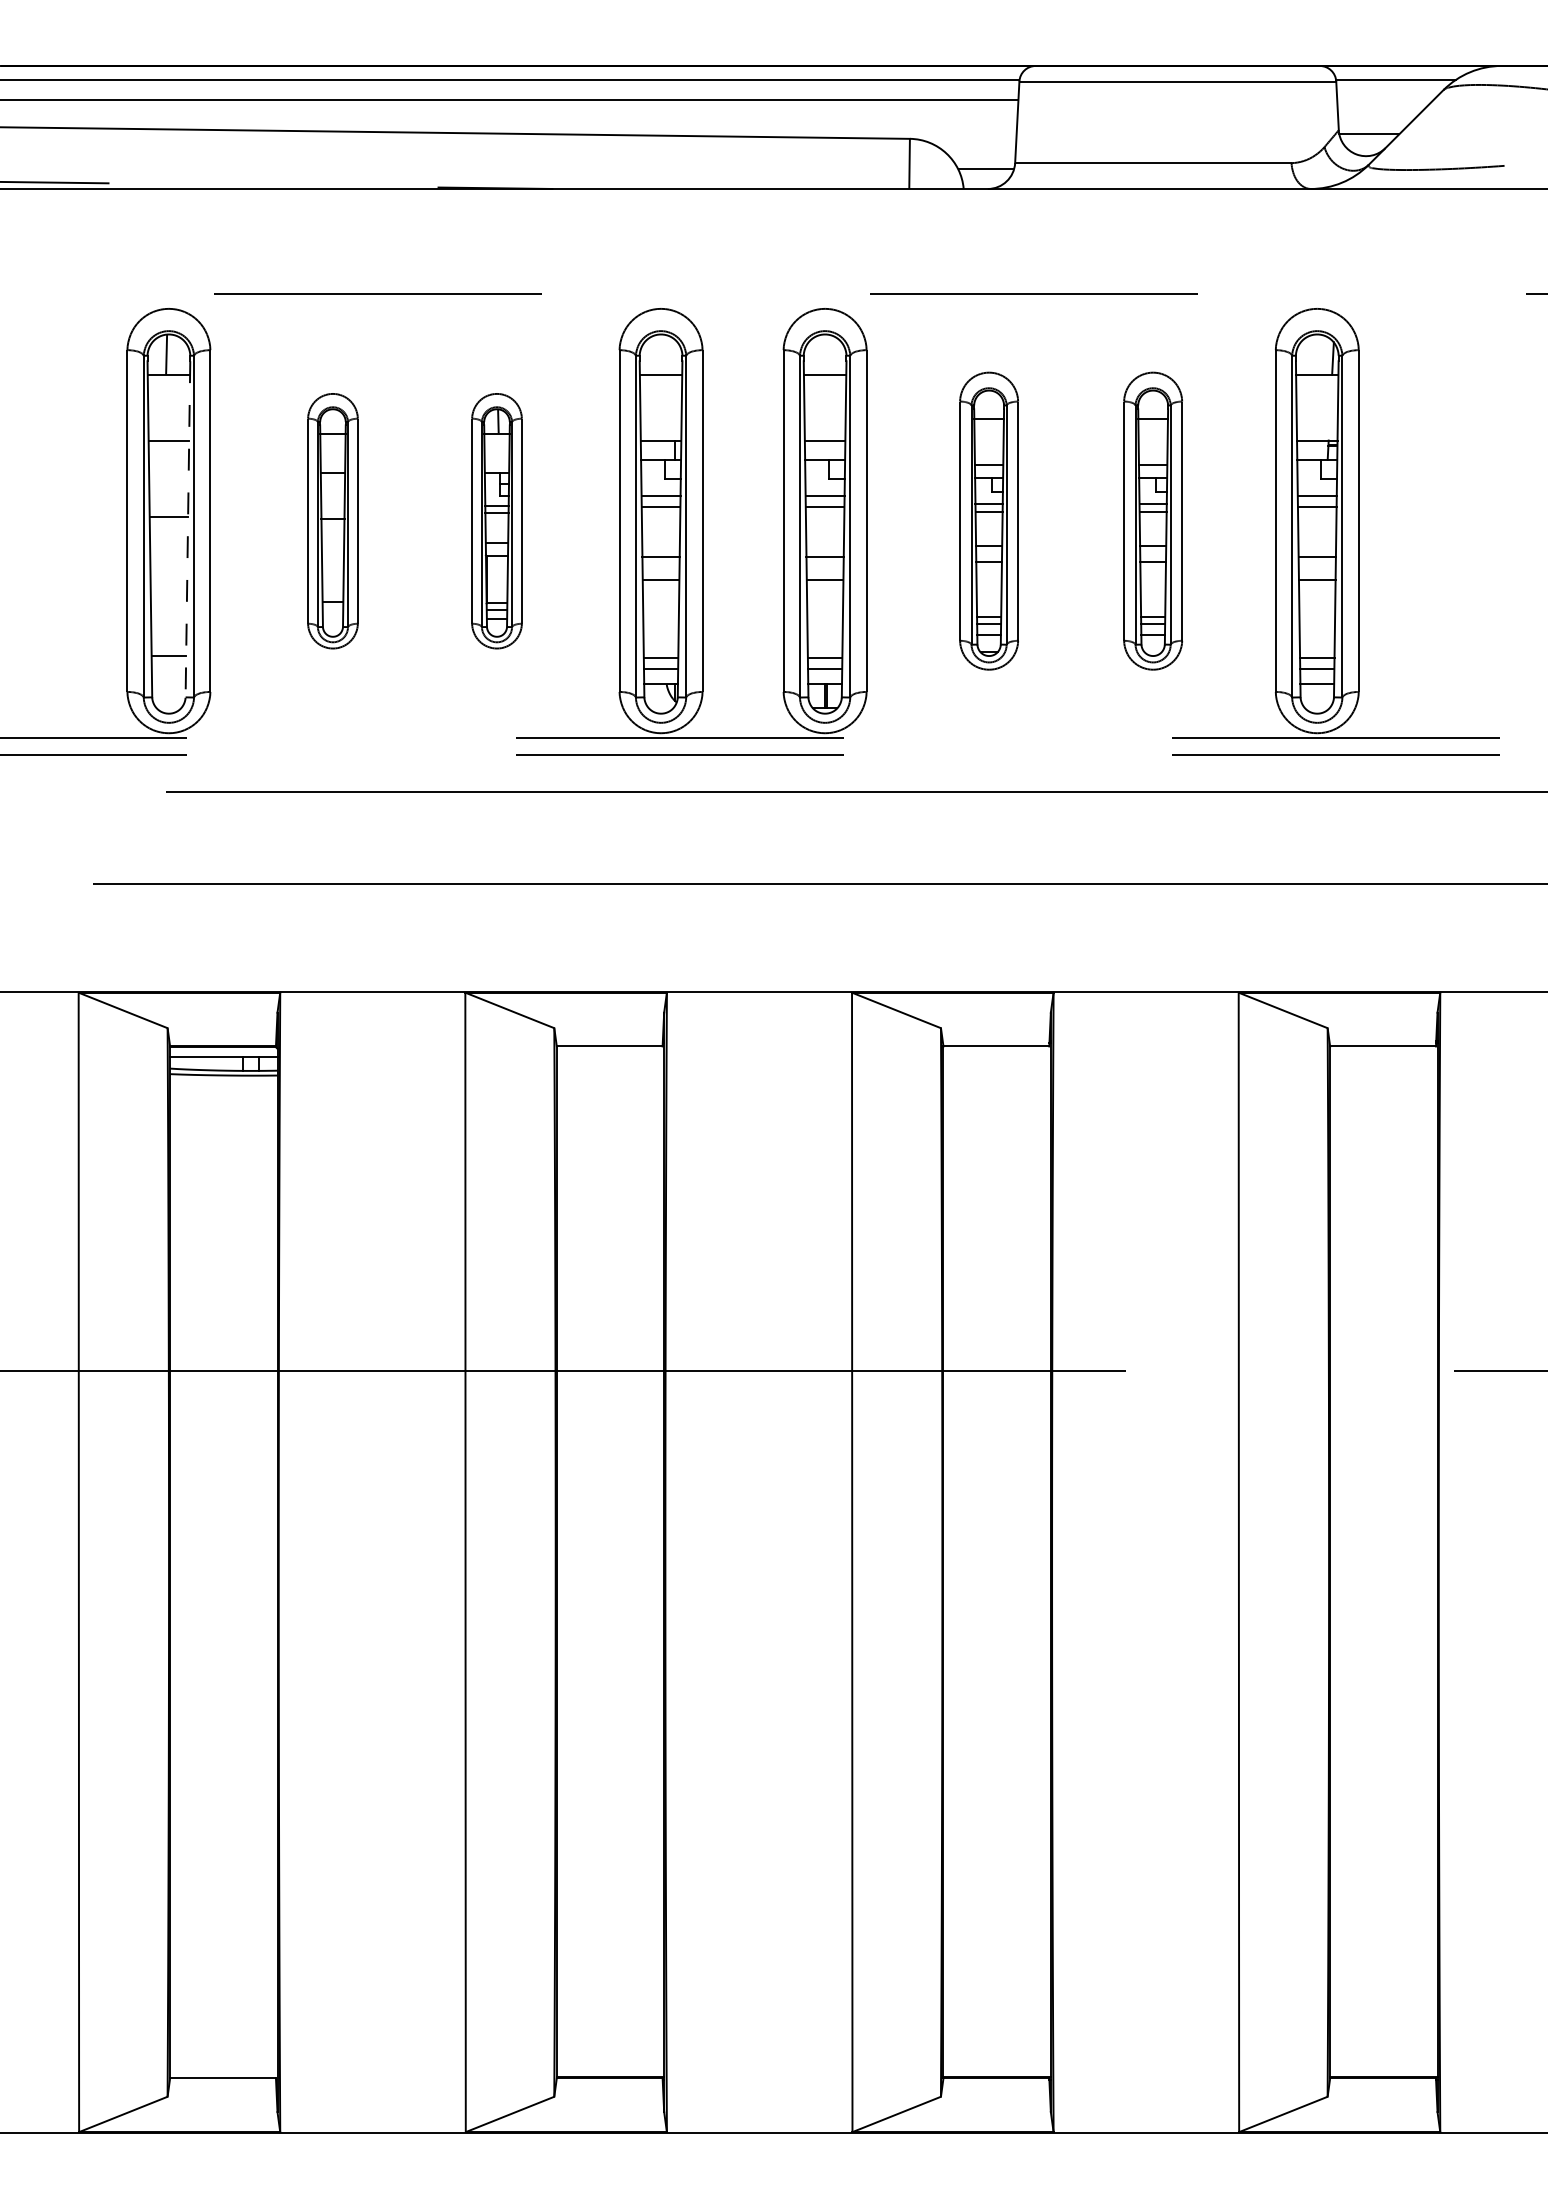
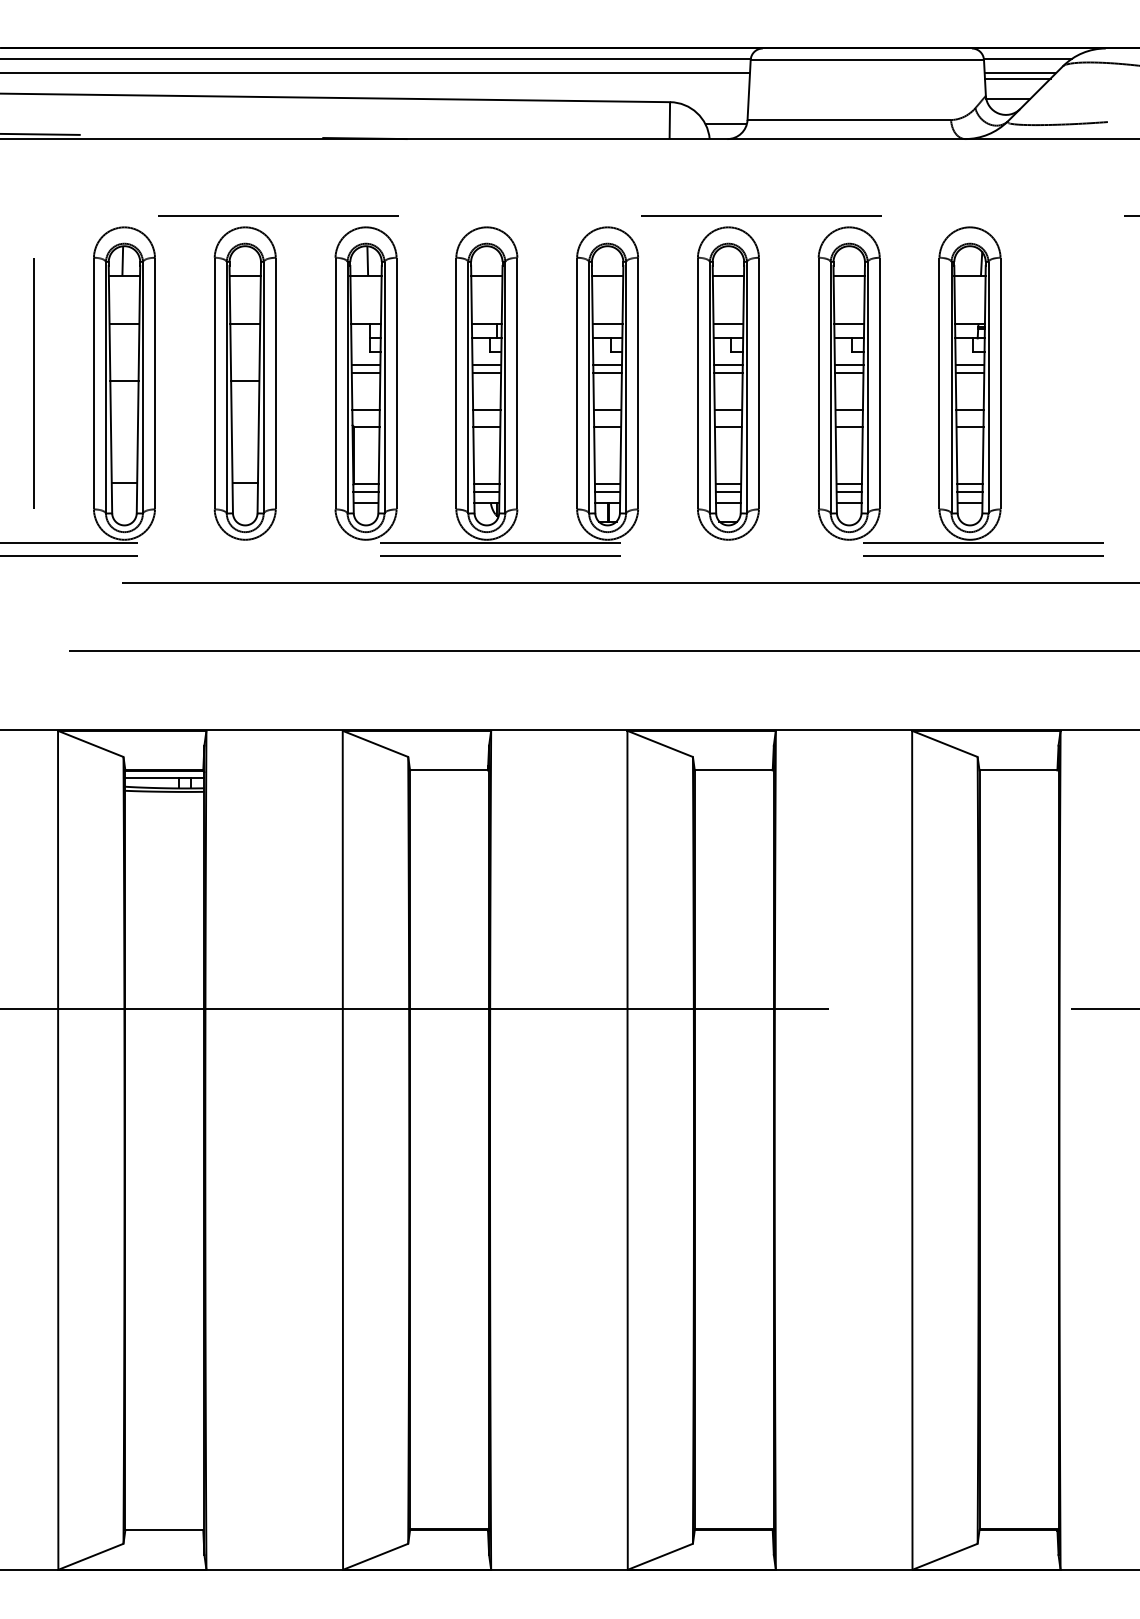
line: (1385, 99) -> (1020, 73), added
line: (1381, 106) -> (1017, 78), added
line: (46, 520) -> (34, 383), added
part: (332, 521) -> (244, 383), size x1.67
part: (496, 521) -> (365, 383), size x1.67
part: (988, 521) -> (727, 383), size x1.43
part: (1152, 521) -> (848, 383), size x1.43
line: (187, 529) -> (138, 389), dashed -> solid

